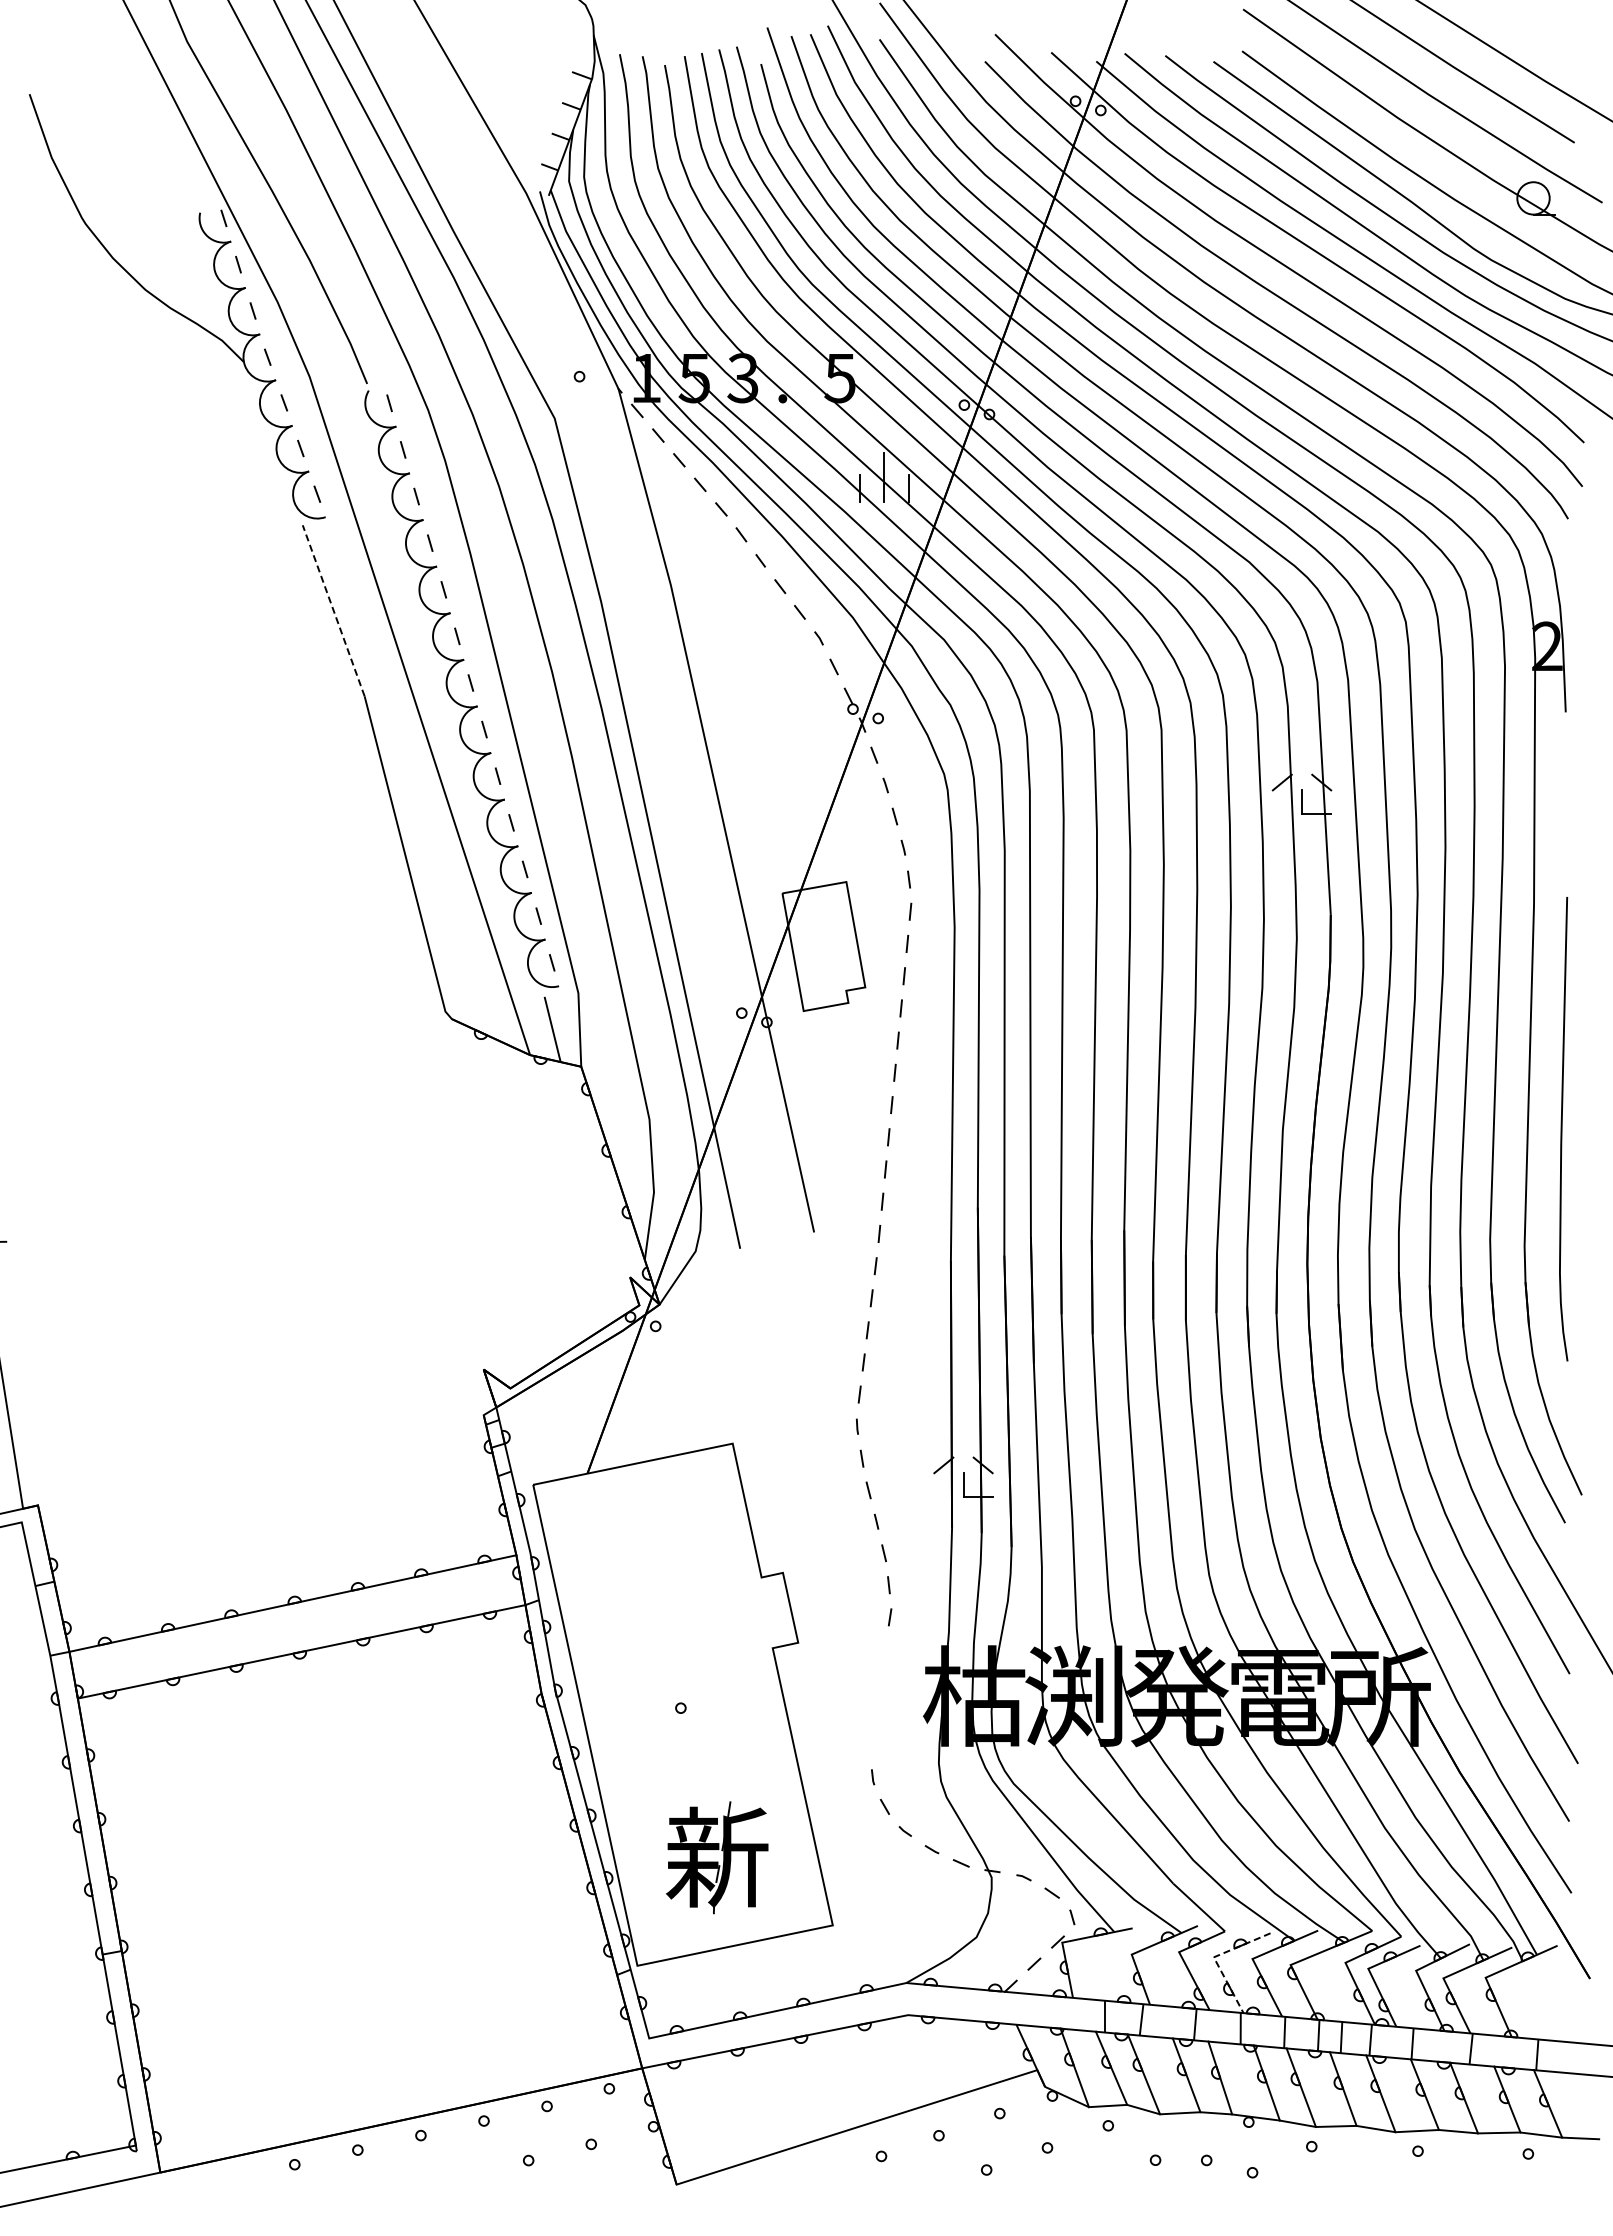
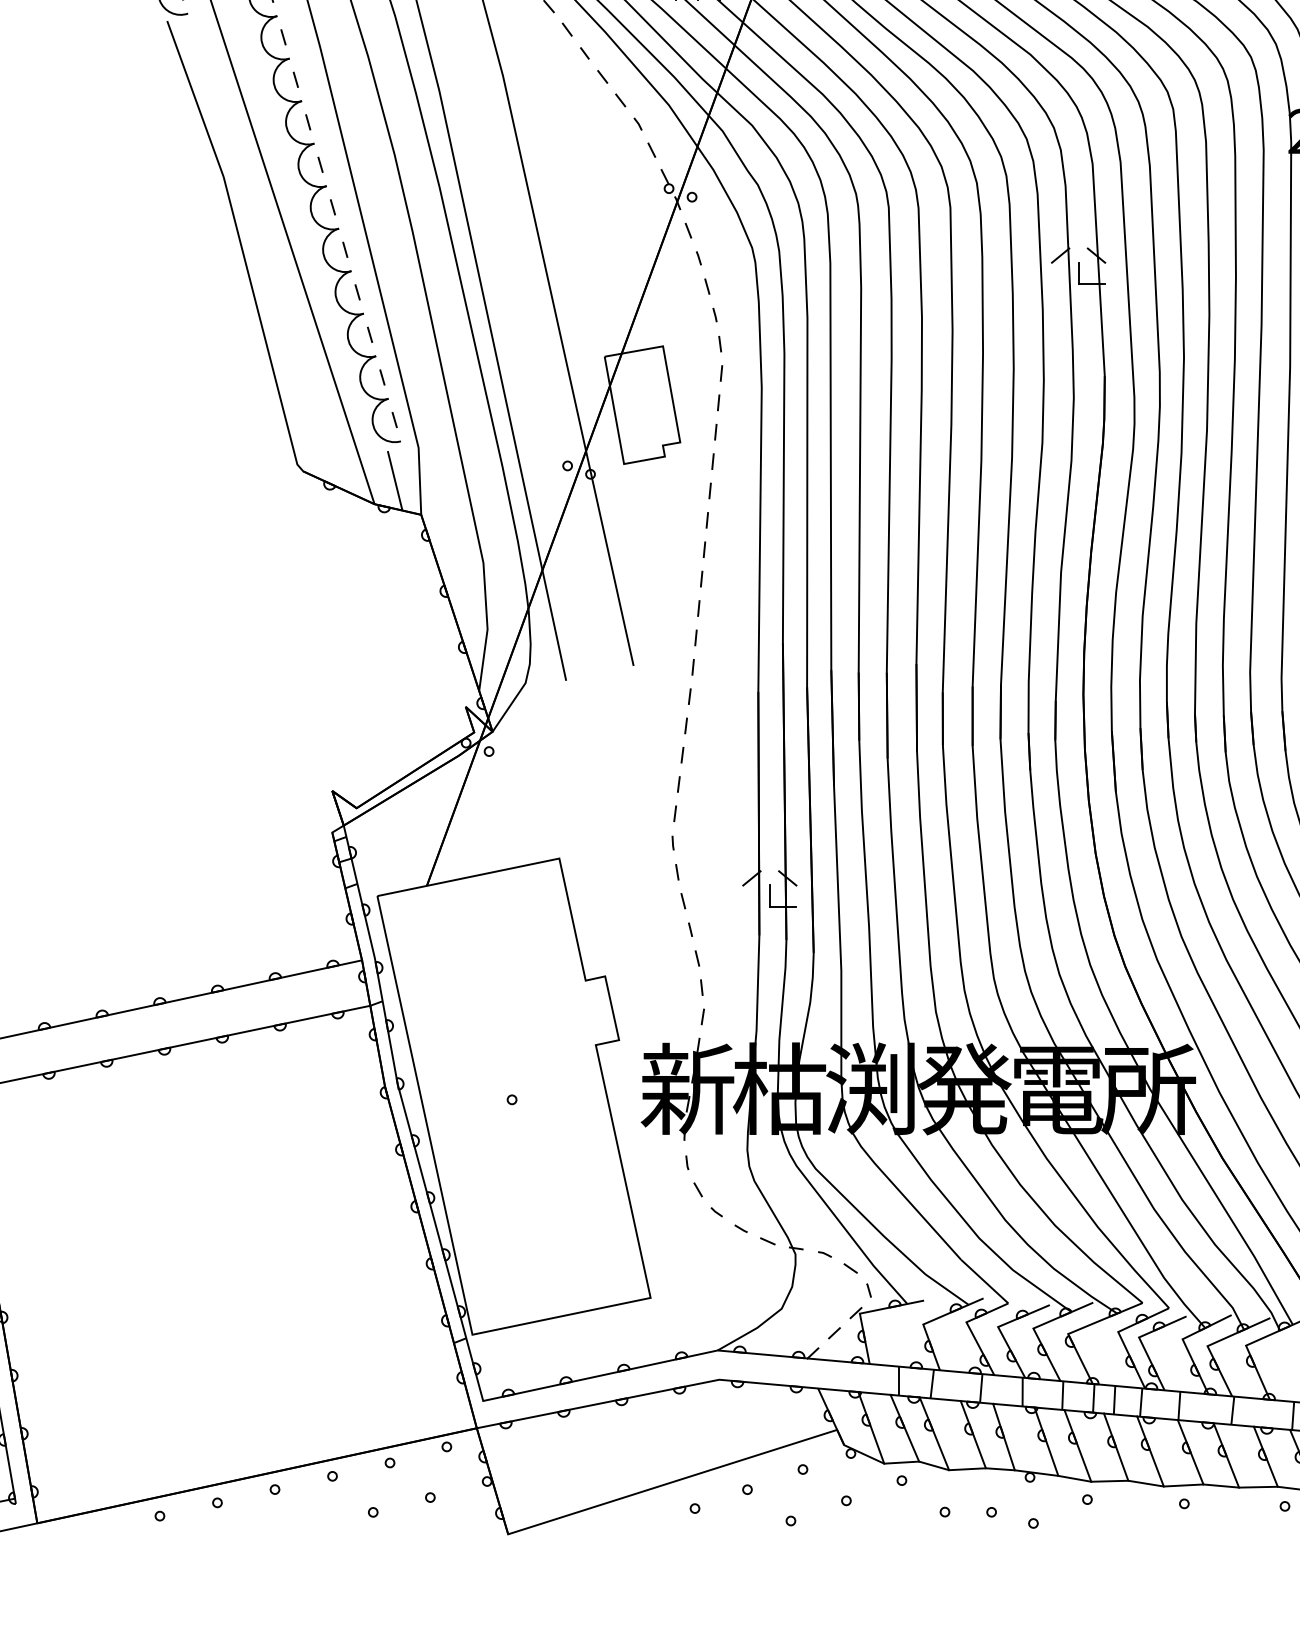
line: (333, 610) -> (195, 98), dashed -> solid
part: (717, 1857) -> (687, 1089), moved
line: (1214, 1958) -> (998, 1328), dashed -> solid

